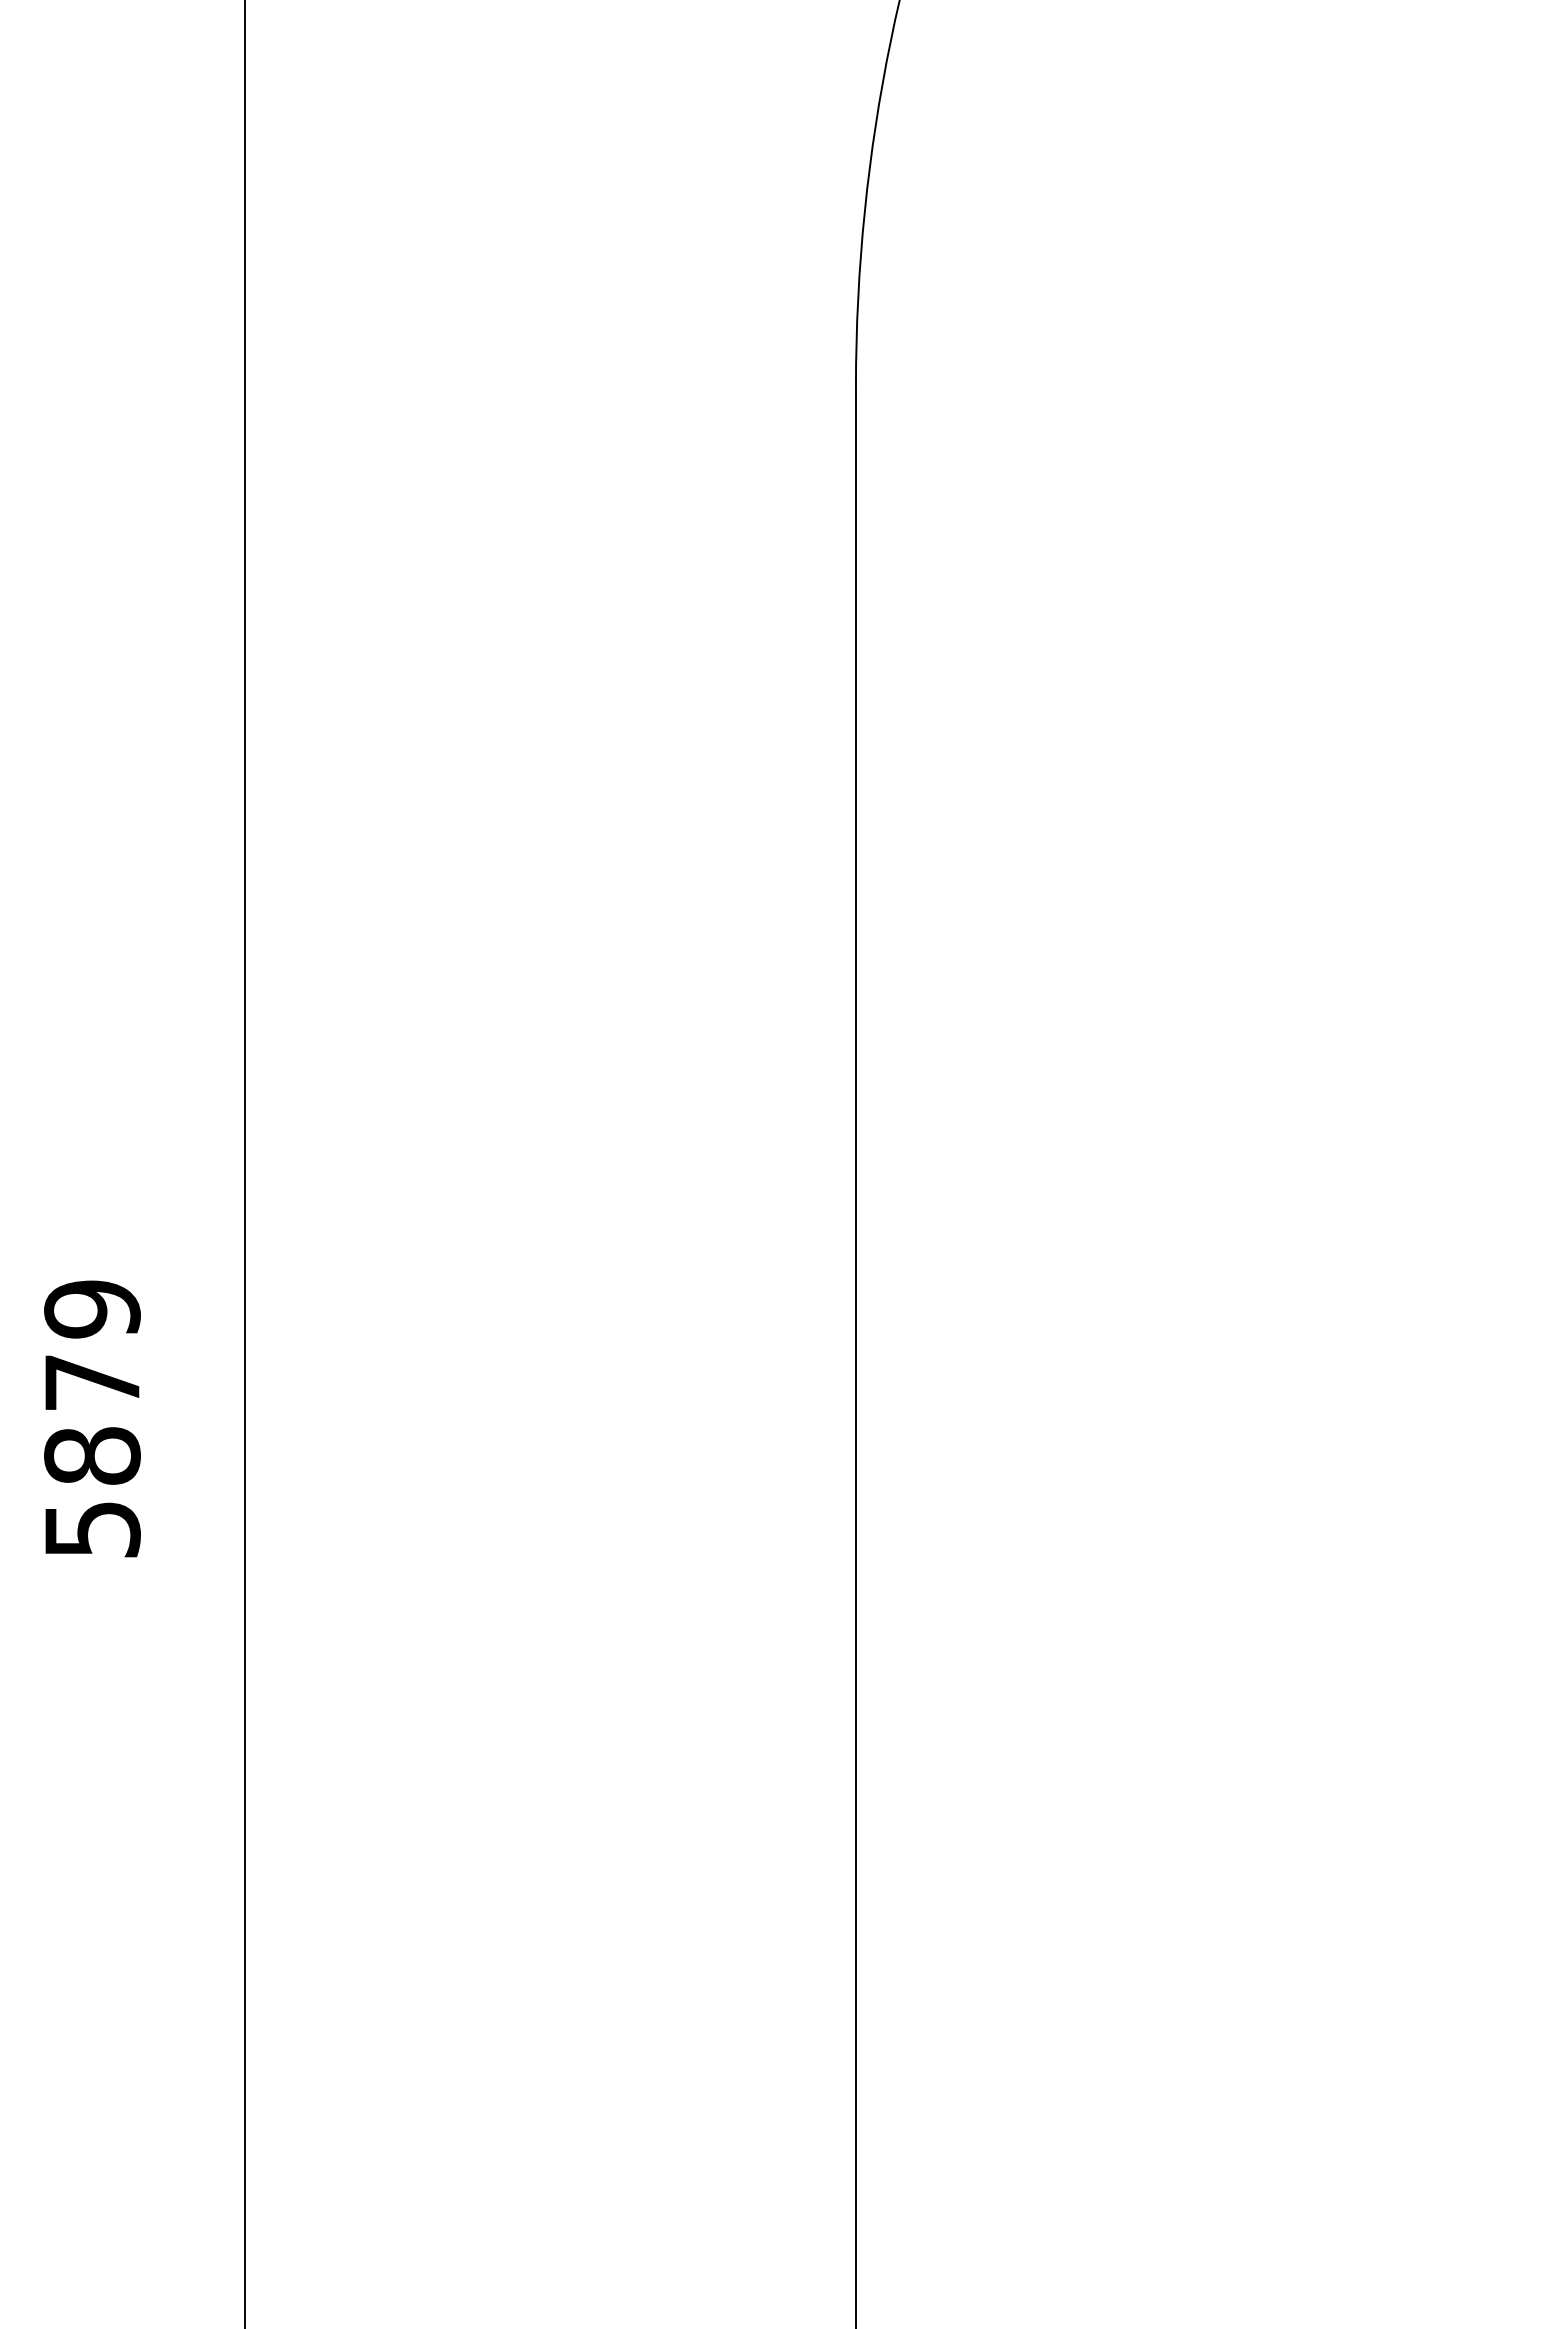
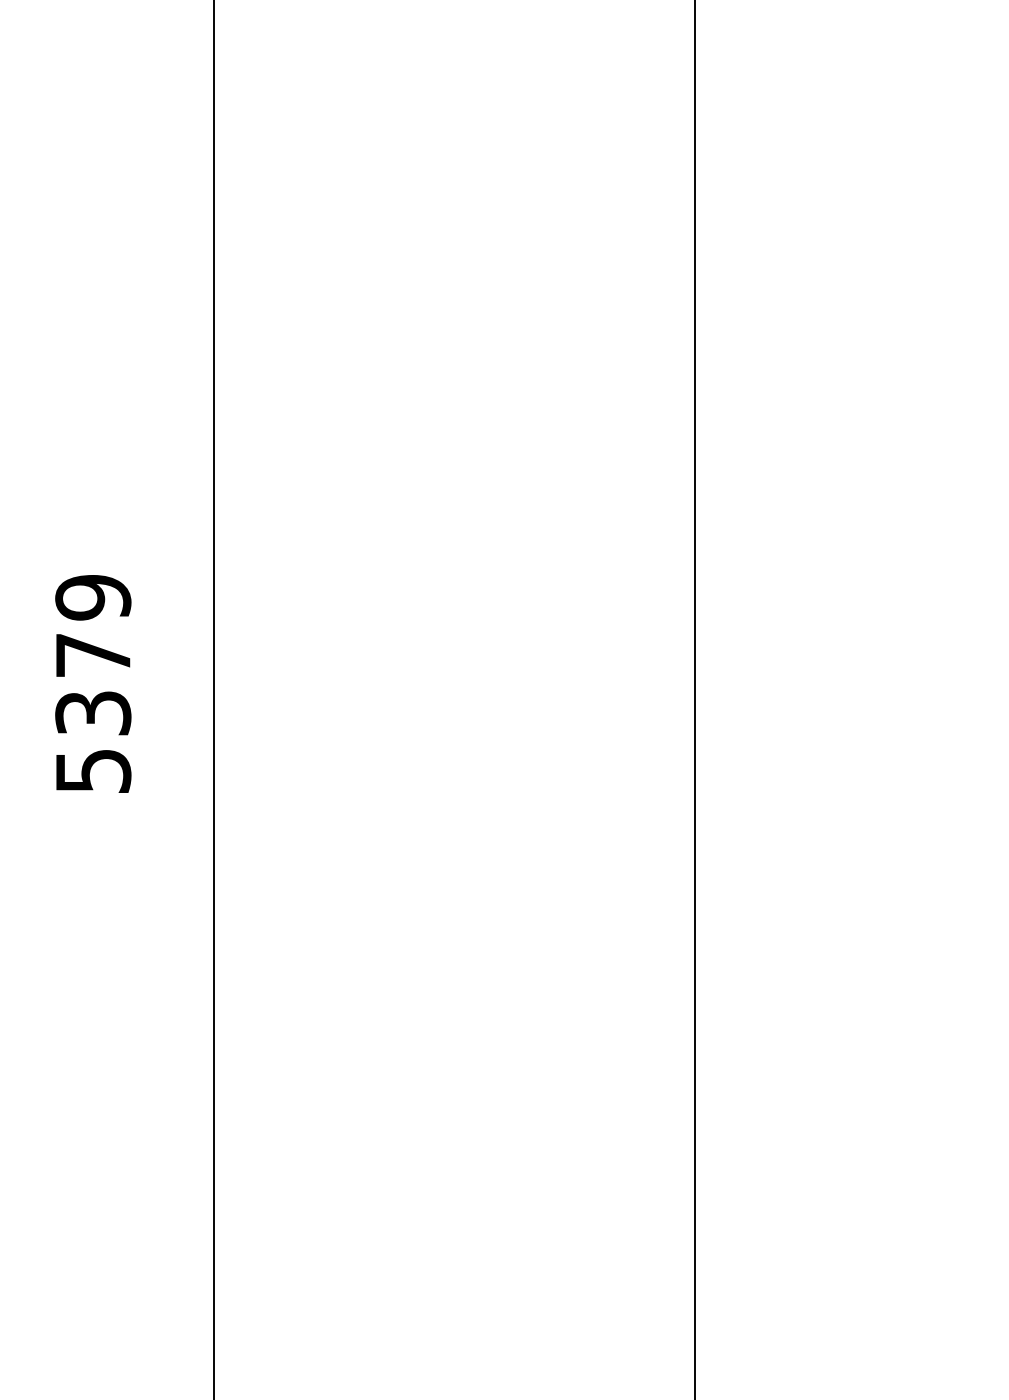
text: (92, 1455) -> (93, 712), 5879 -> 5379

